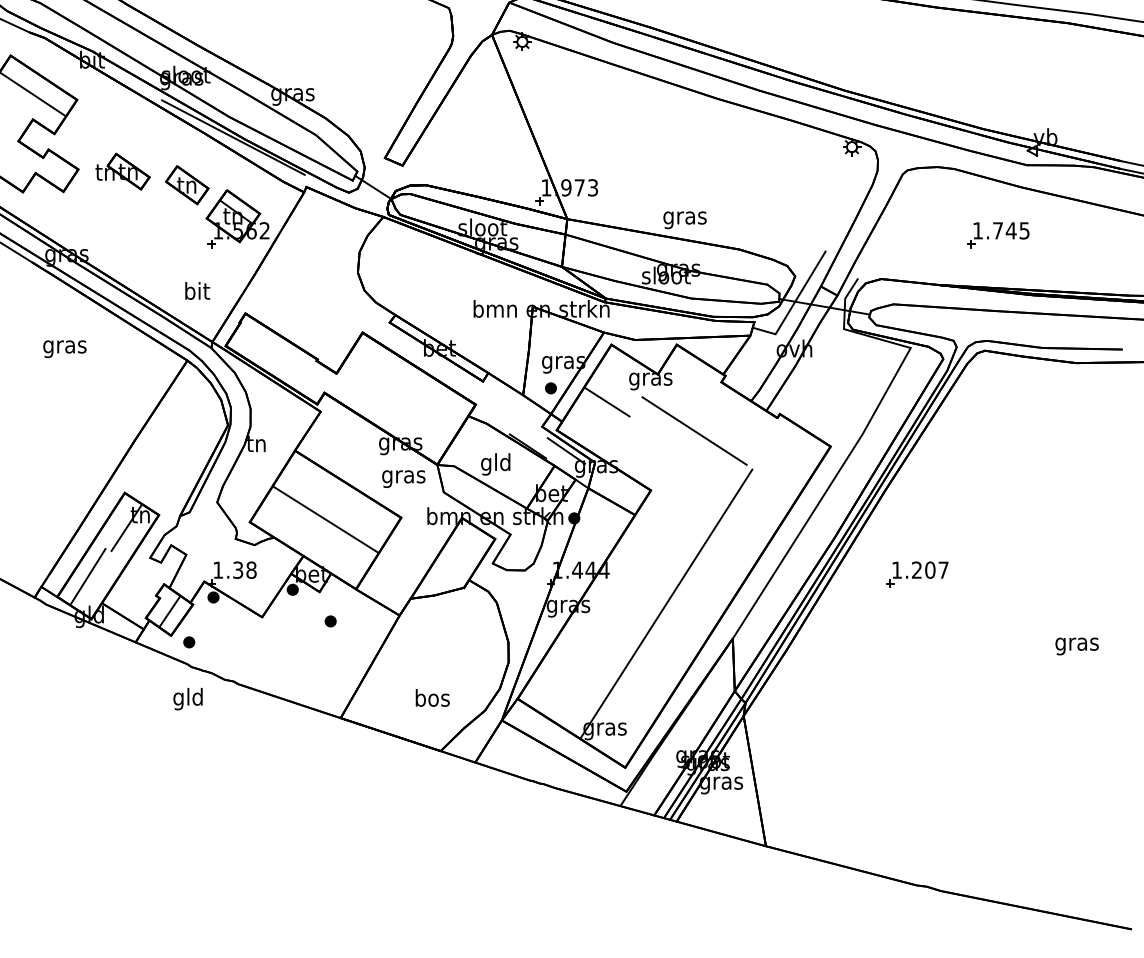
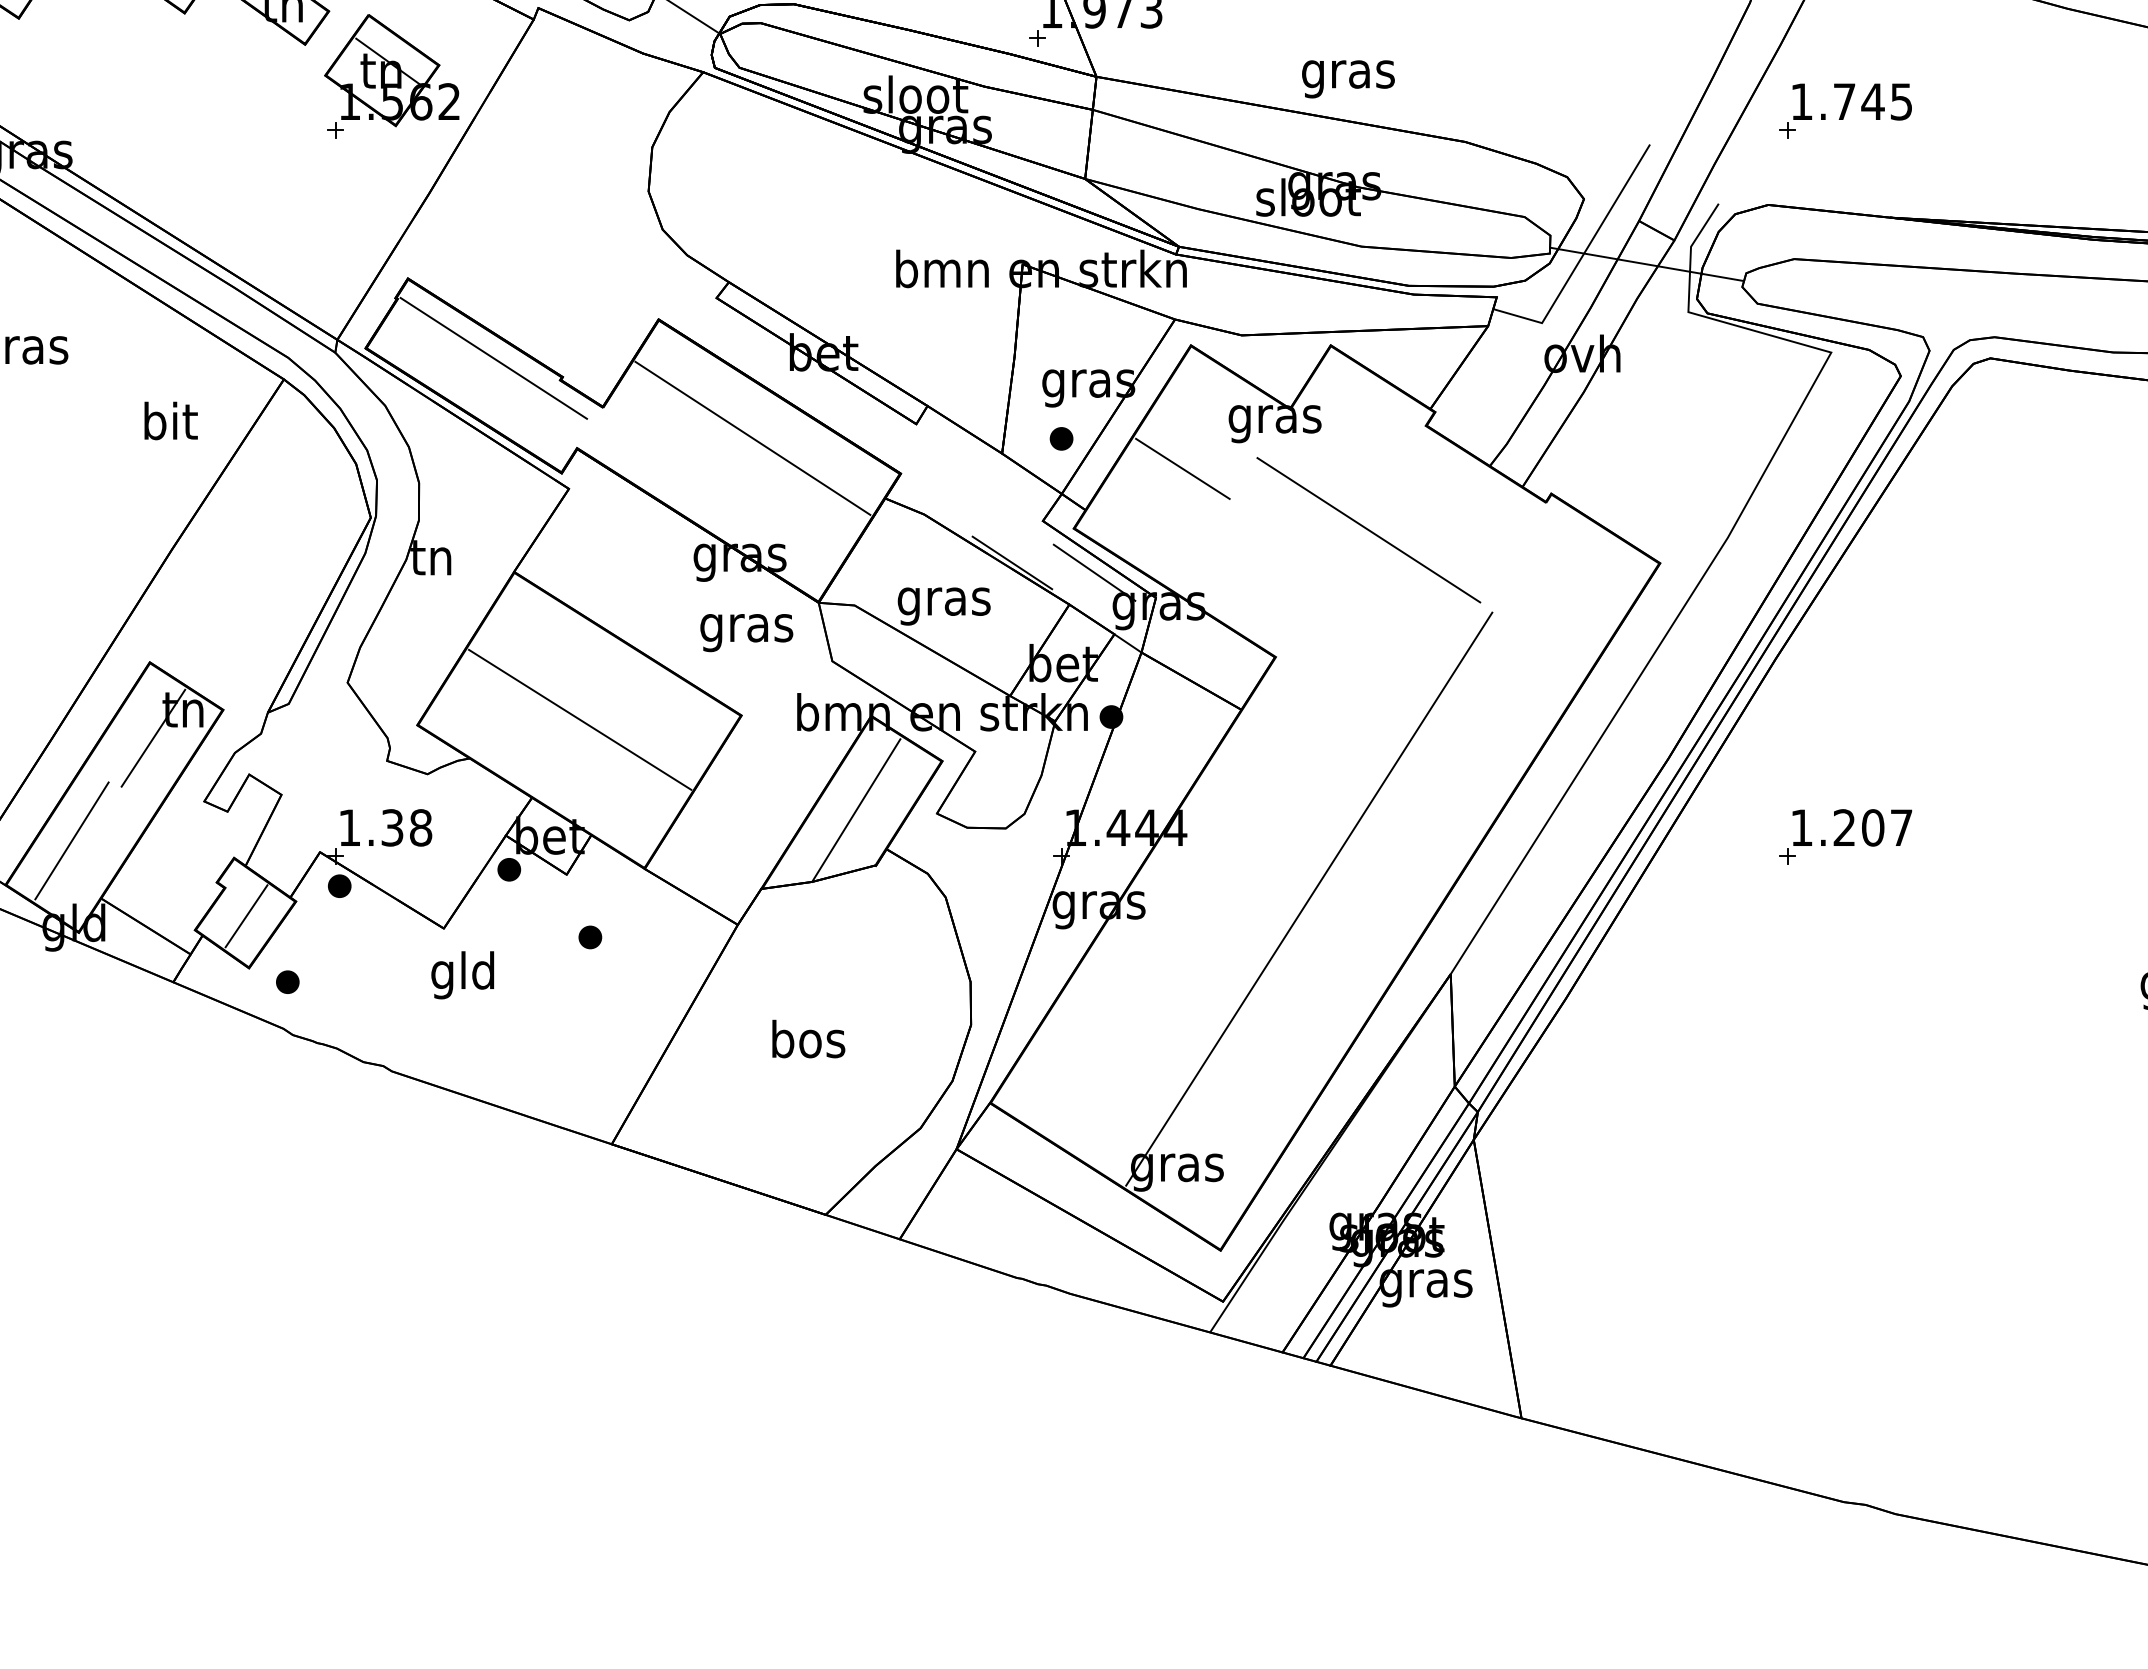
part: (998, 235) -> (1845, 111), moved
text: (197, 290) -> (170, 419), moved
line: (285, 350) -> (493, 357), added
line: (406, 387) -> (752, 436), added
text: (495, 464) -> (942, 601), gld -> gras
line: (454, 561) -> (855, 809), added
text: (432, 697) -> (808, 1038), moved
text: (187, 699) -> (461, 976), moved

